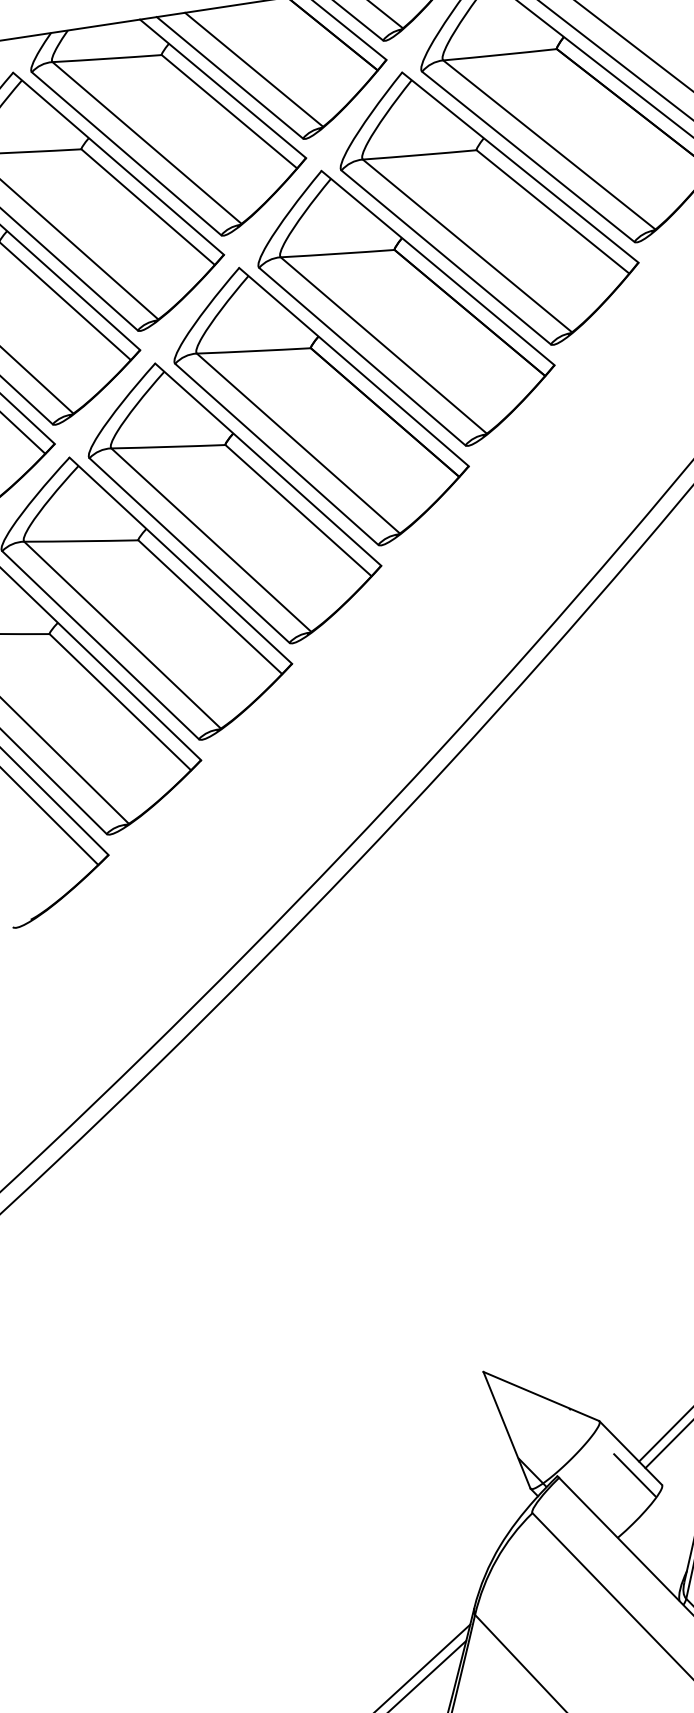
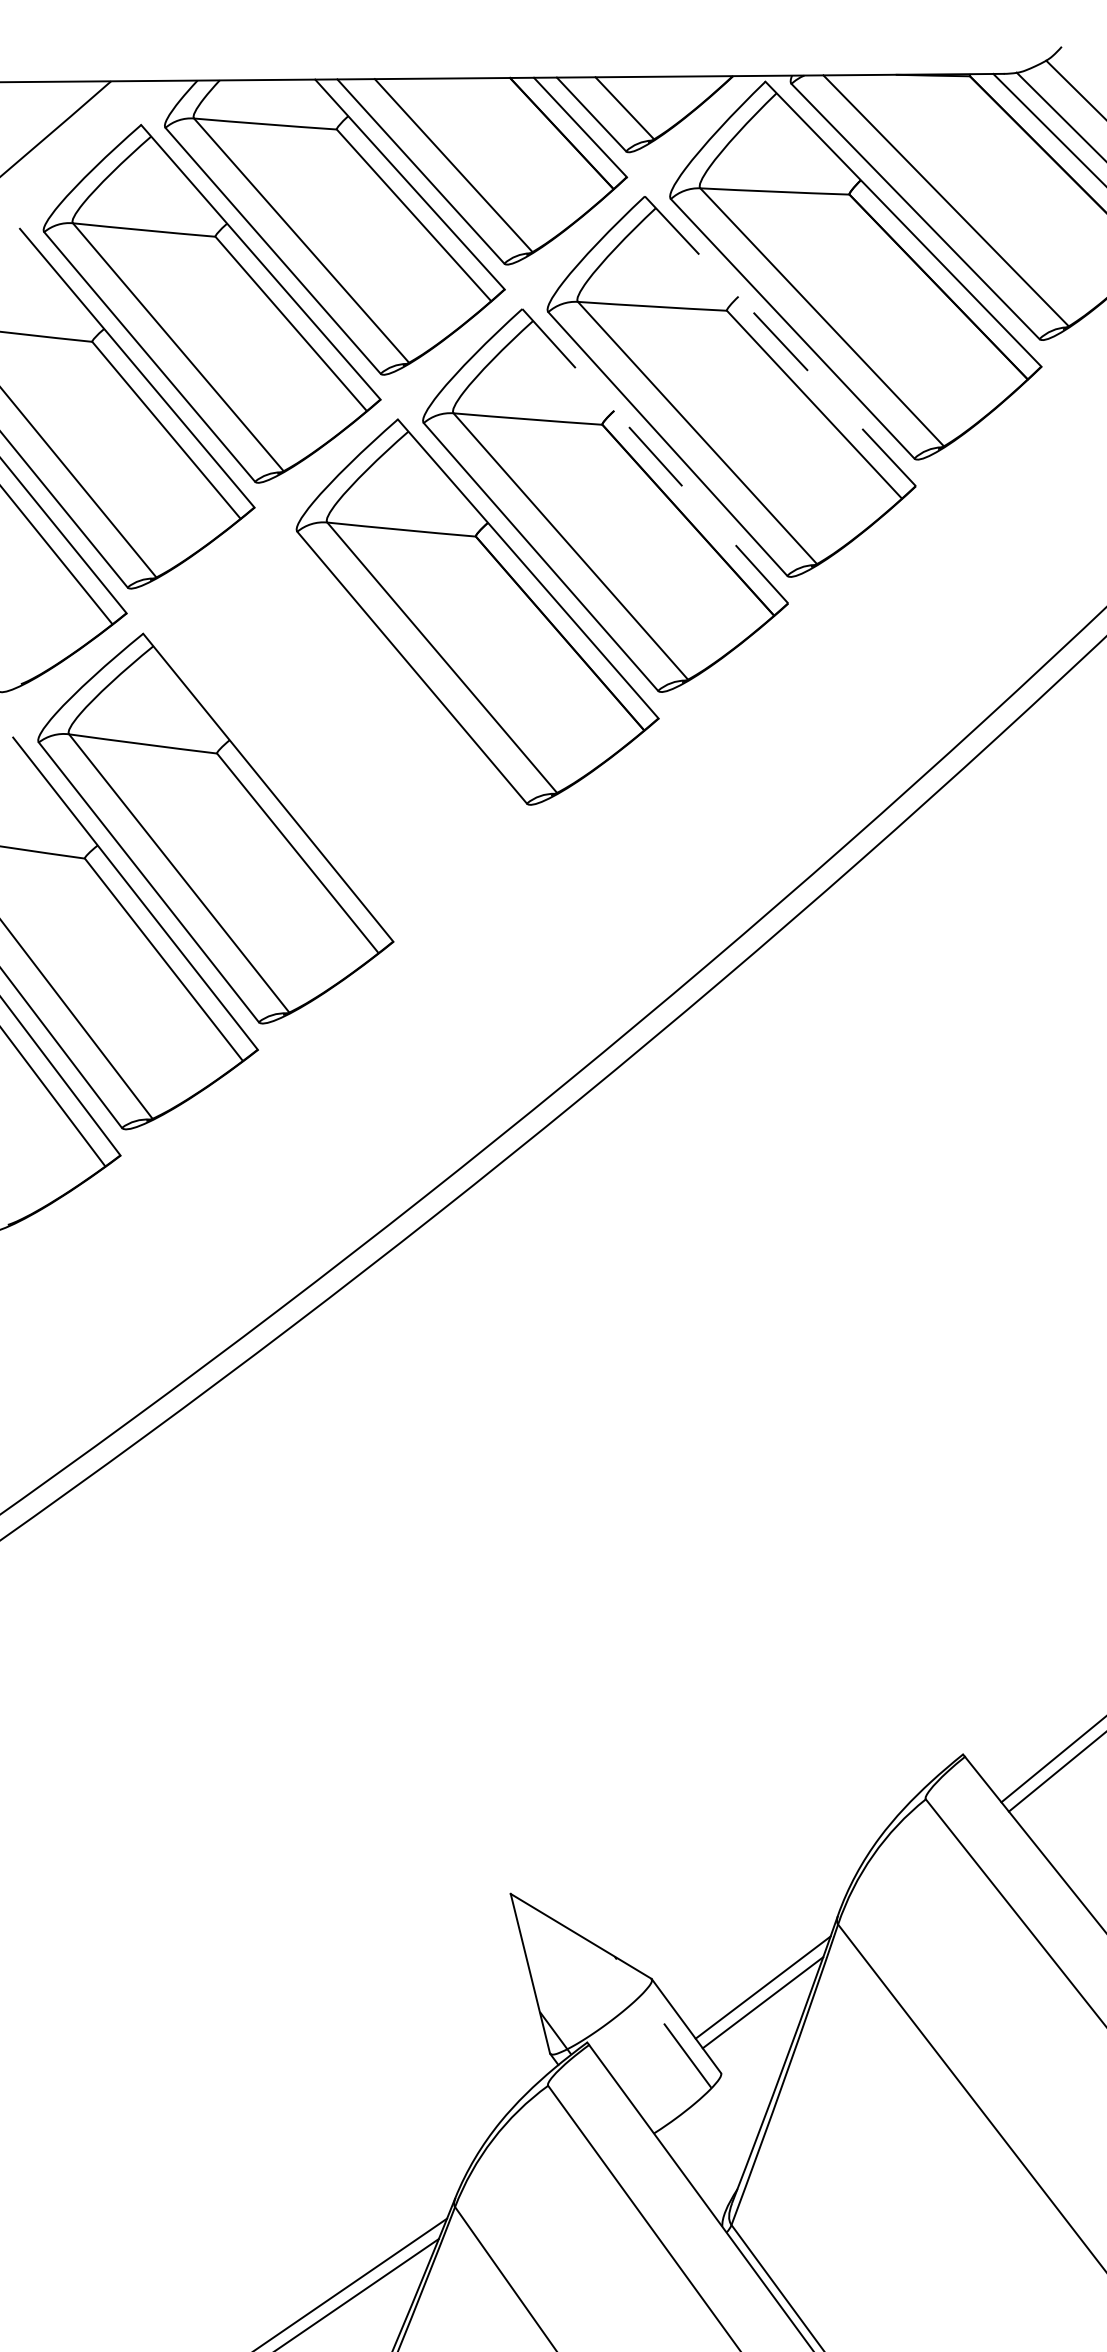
line: (520, 167) -> (780, 341), solid -> dashed
line: (438, 268) -> (655, 456), solid -> dashed
part: (233, 502) -> (347, 721), removed

